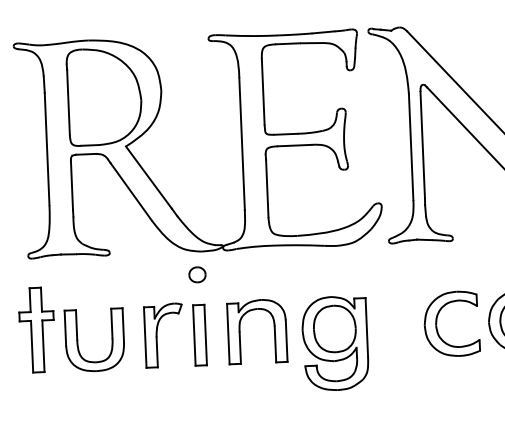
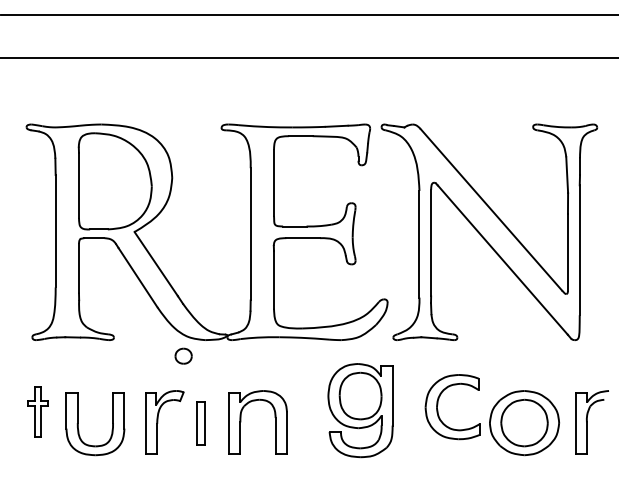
part: (197, 274) -> (183, 355), moved
part: (437, 322) -> (438, 404), moved
part: (36, 329) -> (37, 411), size x0.6
part: (199, 335) -> (200, 423), size x0.7
part: (335, 343) -> (360, 410), moved

